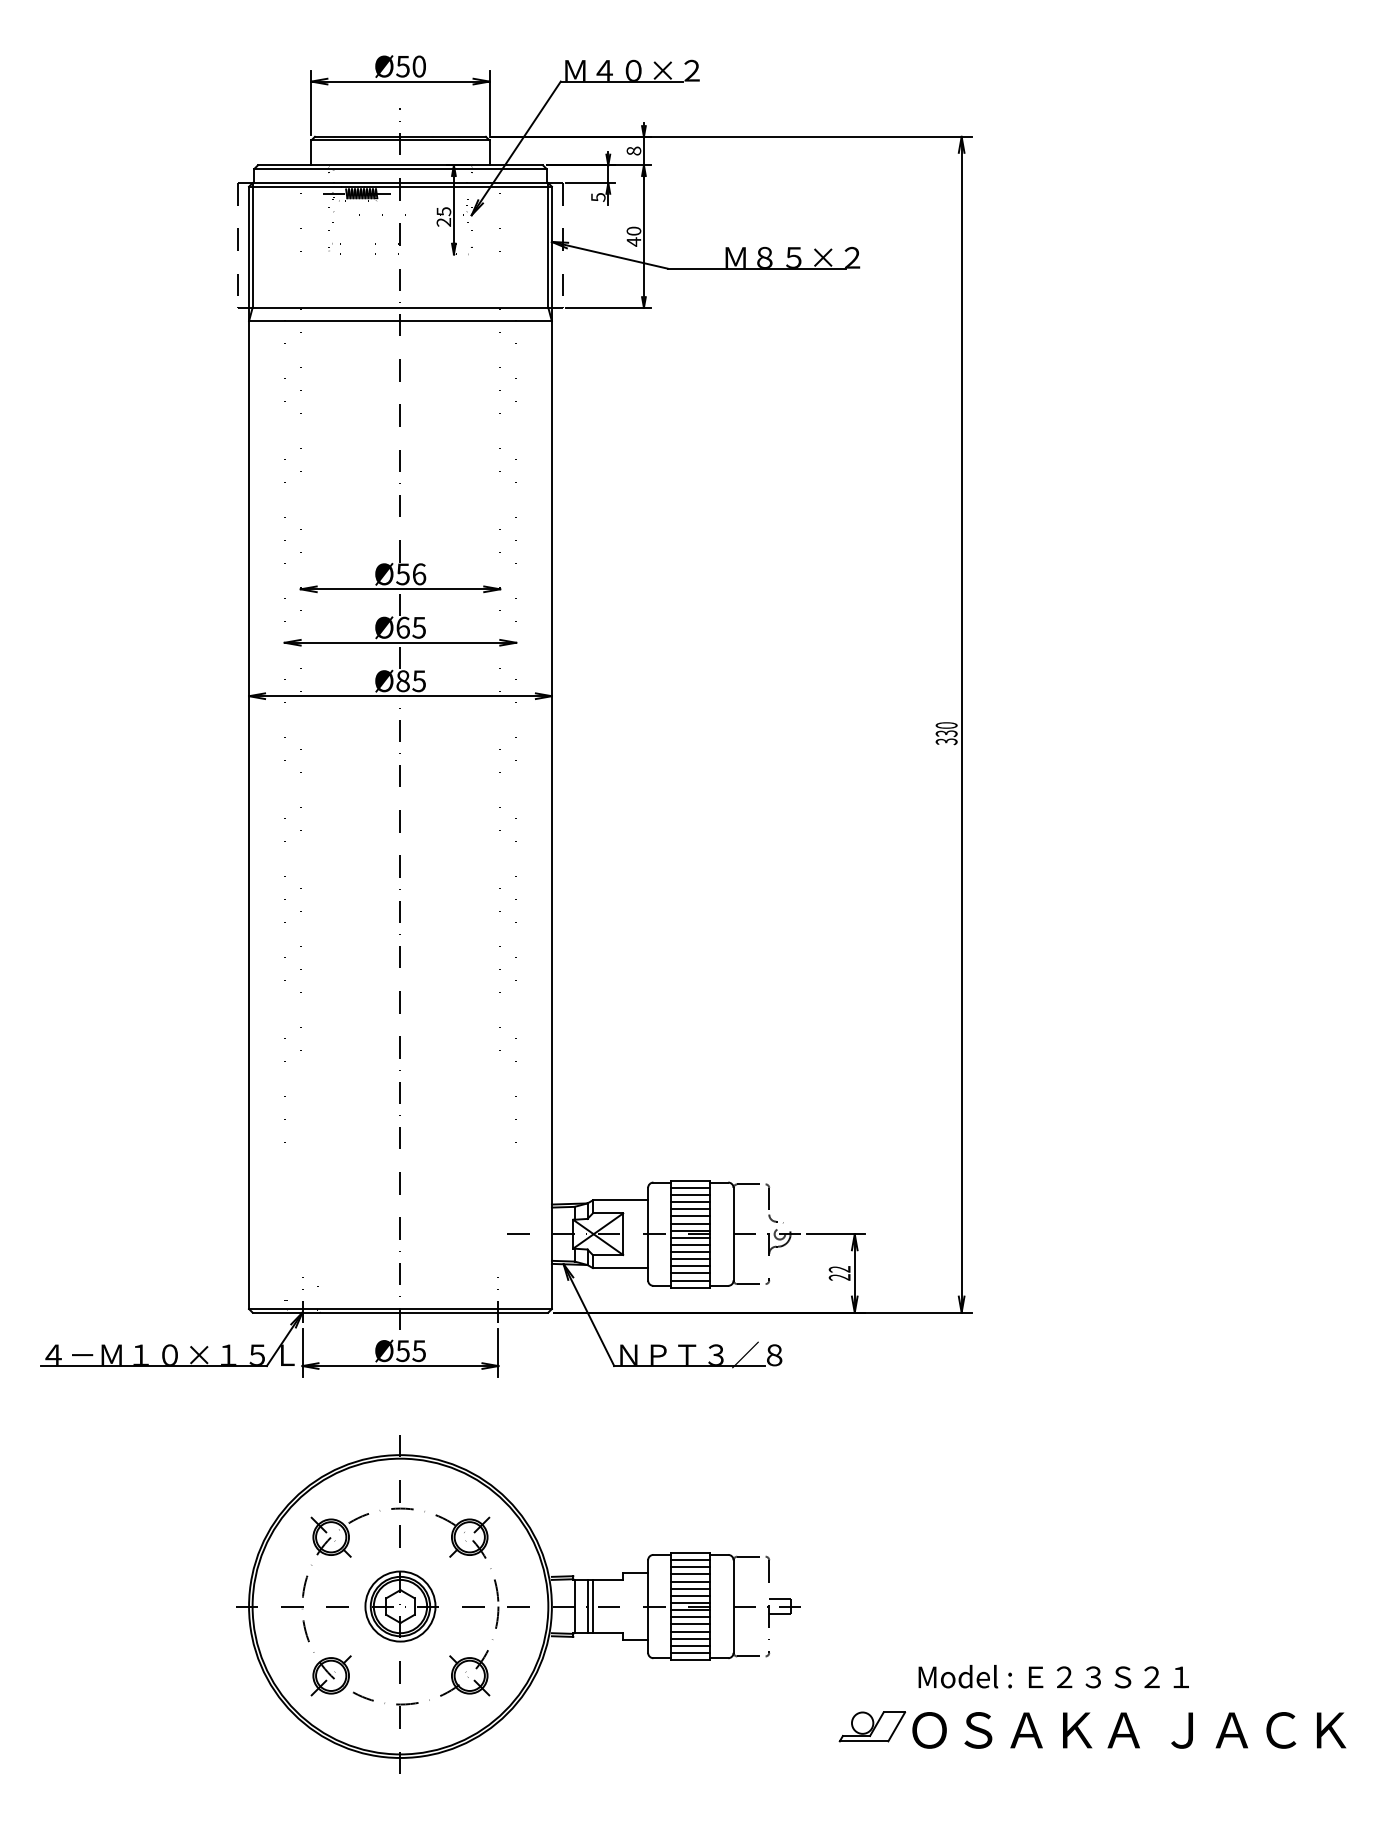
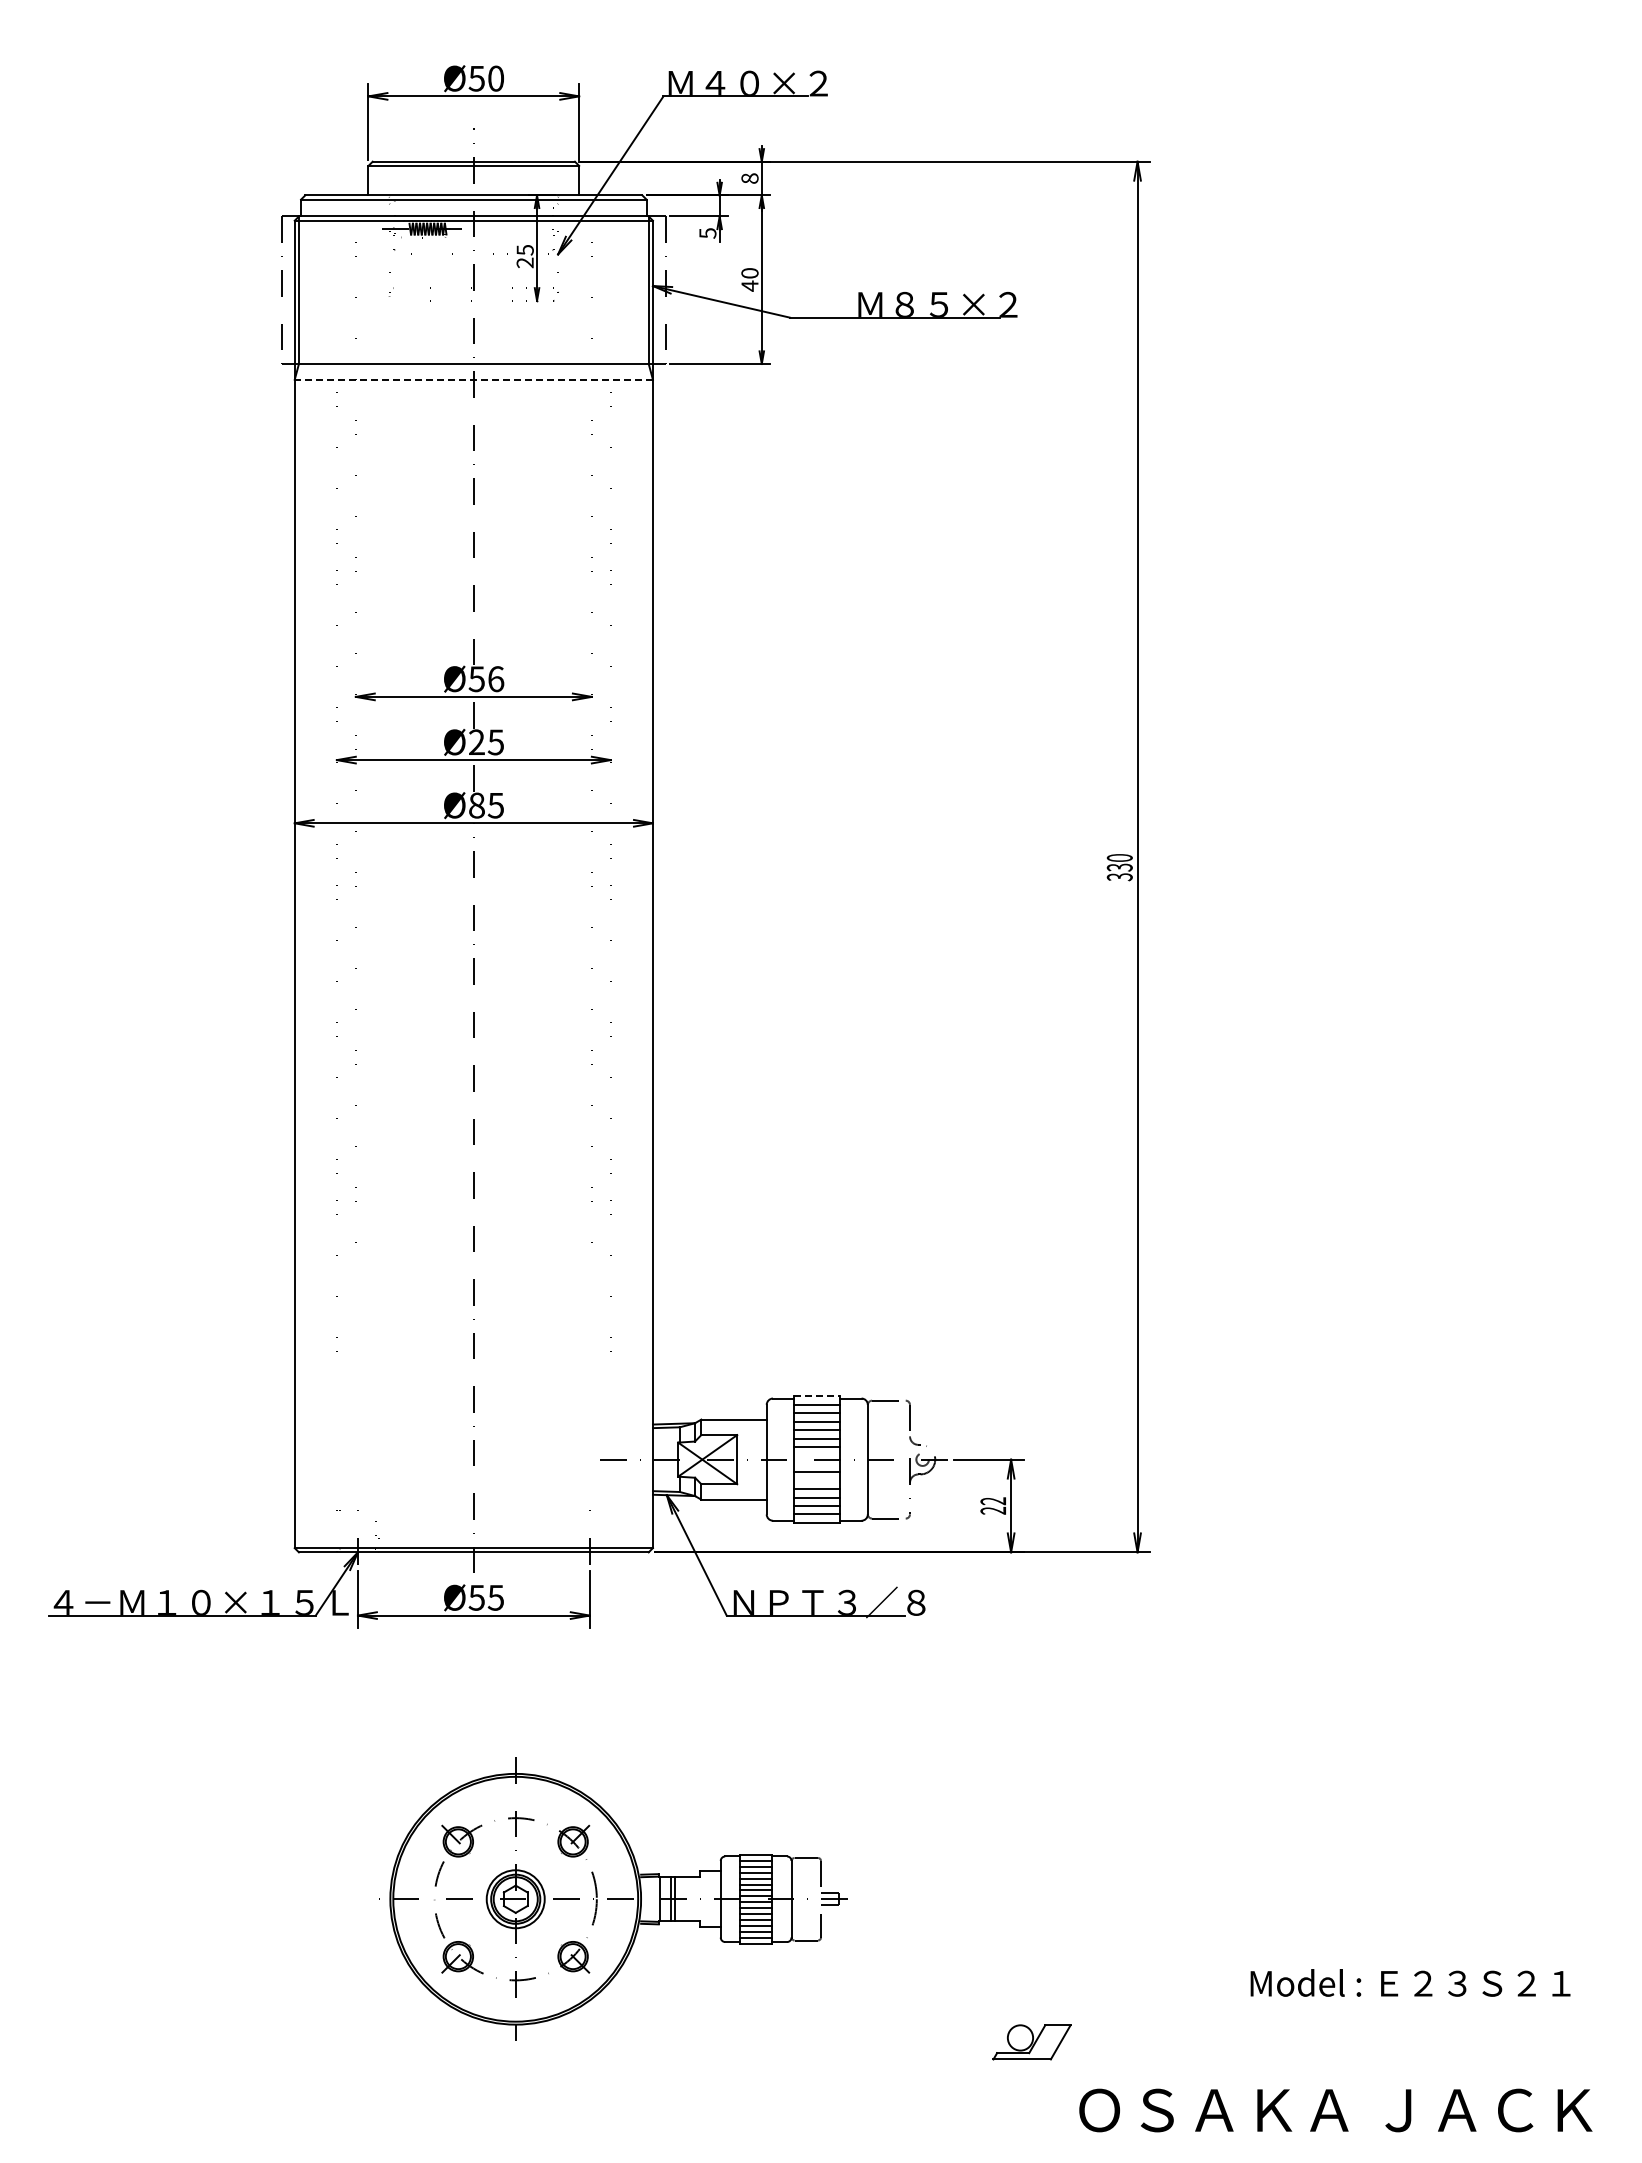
line: (400, 320) -> (473, 379), solid -> dashed
text: (403, 627) -> (477, 742), Ø65 -> Ø25
line: (691, 1180) -> (817, 1396), solid -> dashed
line: (691, 1230) -> (817, 1455), removed
line: (691, 1237) -> (817, 1463), removed
line: (691, 1251) -> (817, 1480), removed
part: (518, 1604) -> (613, 1897), size x0.7
text: (1053, 1676) -> (1410, 1982), moved
text: (1129, 1730) -> (1335, 2110), moved

